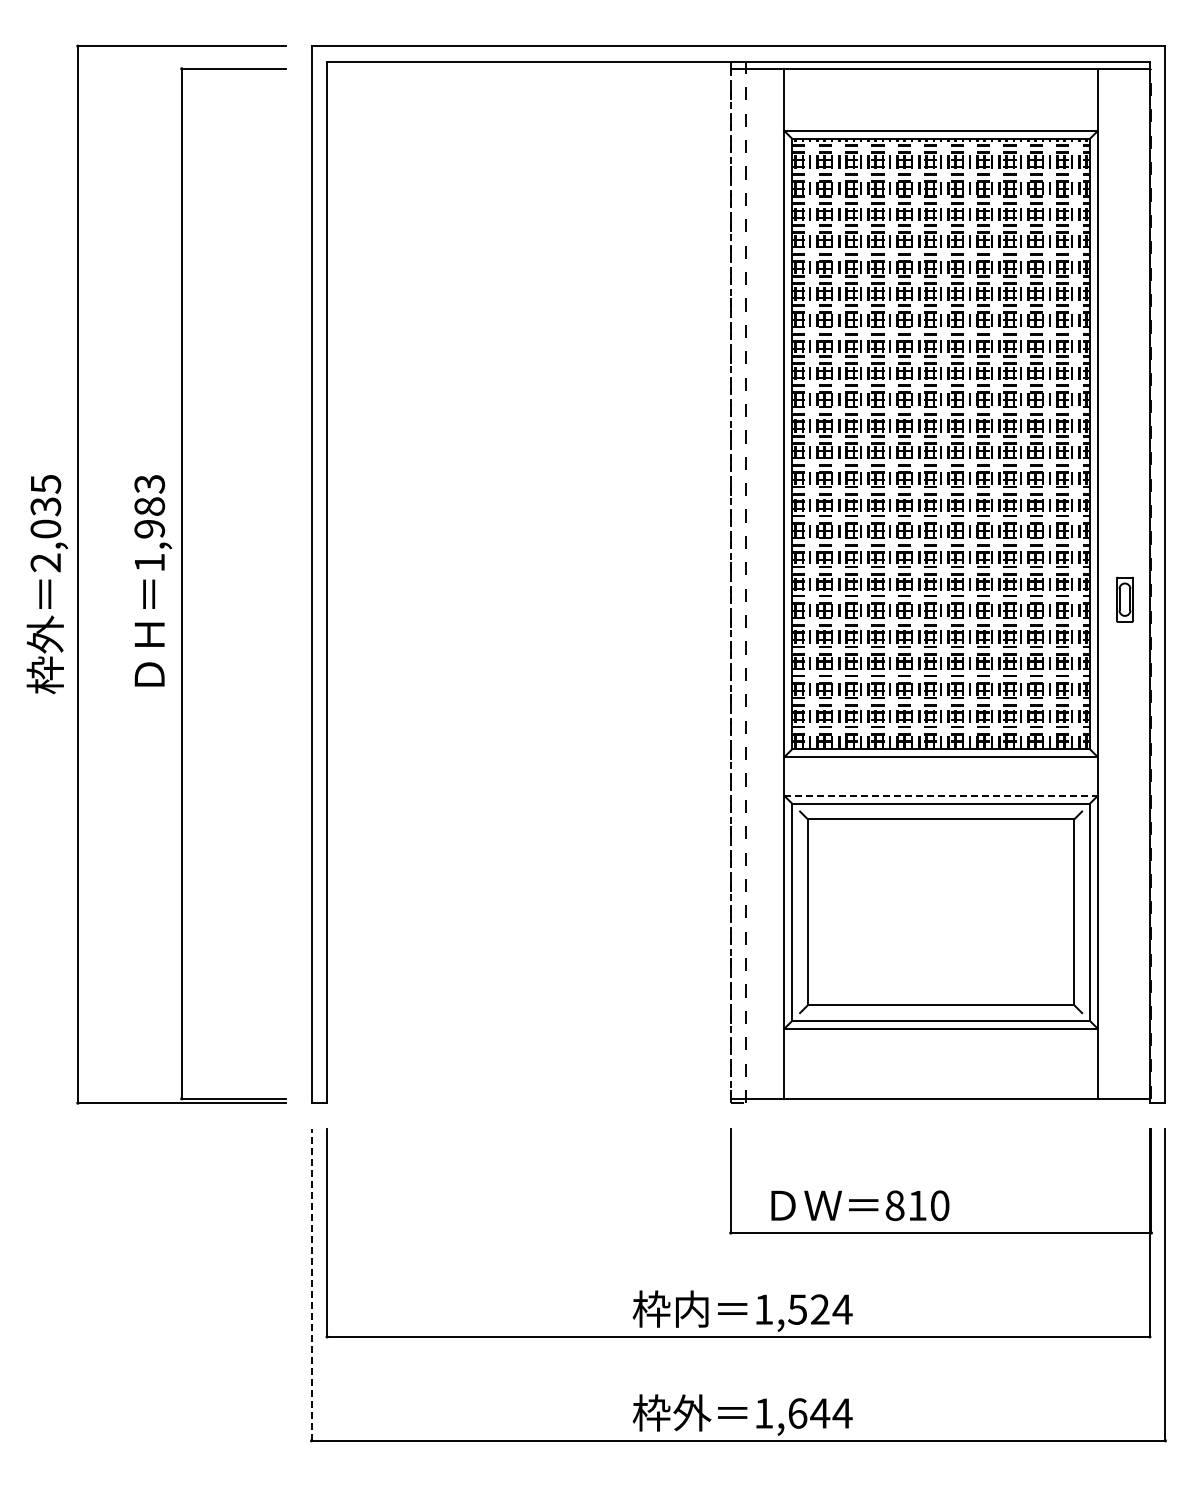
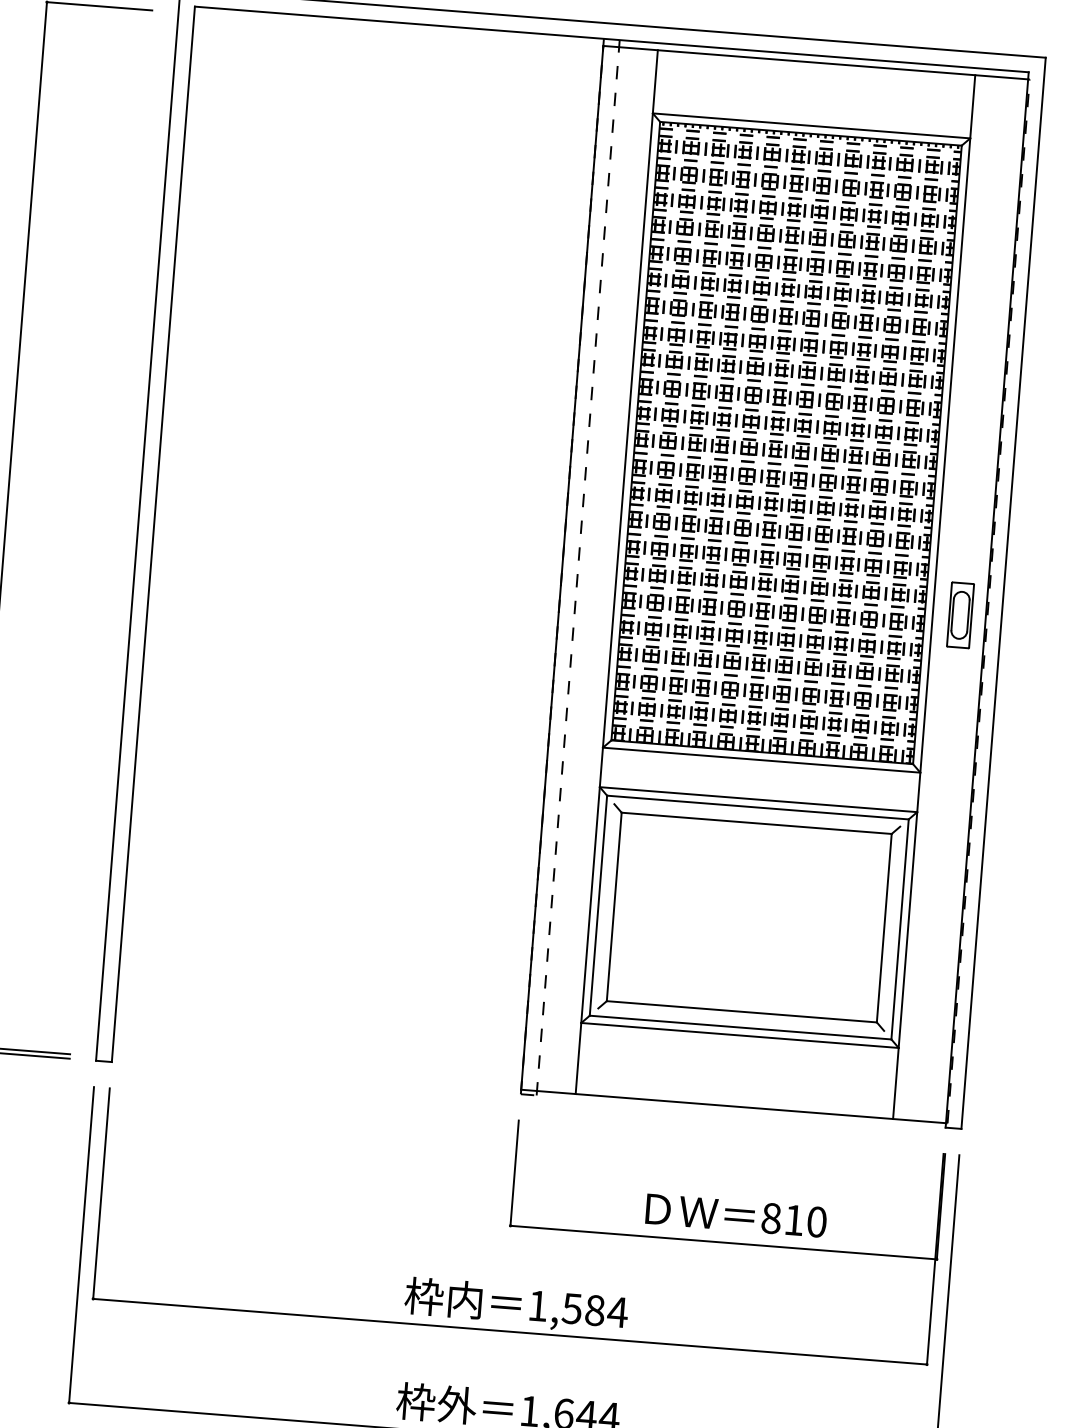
line: (730, 584) -> (562, 568), dashed -> solid
part: (1124, 599) -> (960, 615), size x1.43
line: (941, 795) -> (758, 799), dashed -> solid
text: (860, 1205) -> (736, 1215), moved
line: (311, 1285) -> (81, 1245), dashed -> solid
text: (820, 1309) -> (595, 1310), 1,524 -> 1,584

